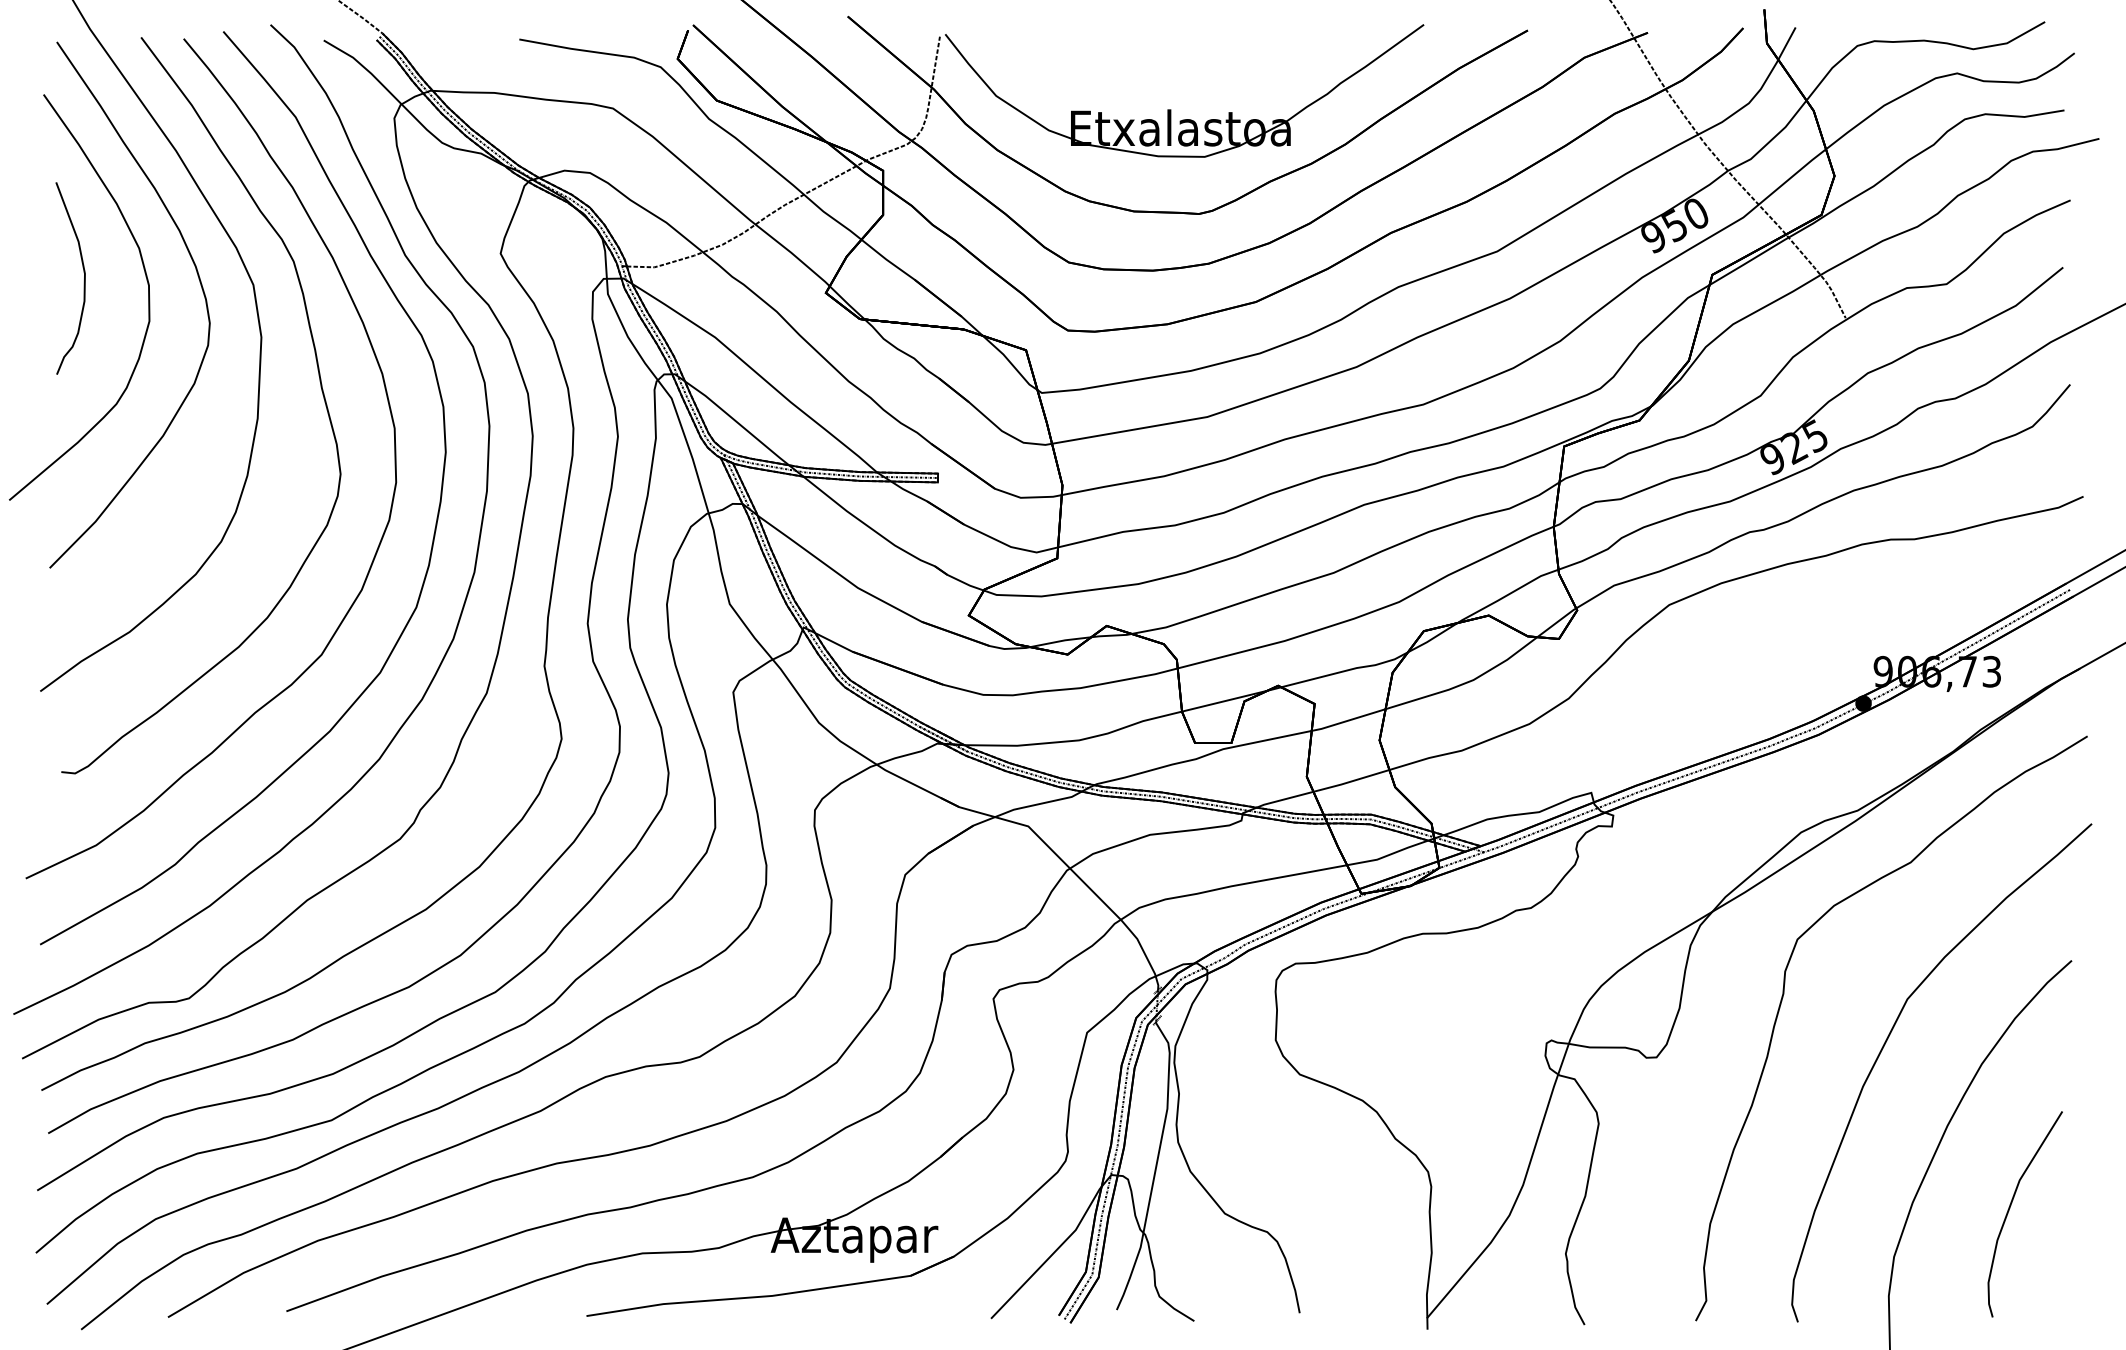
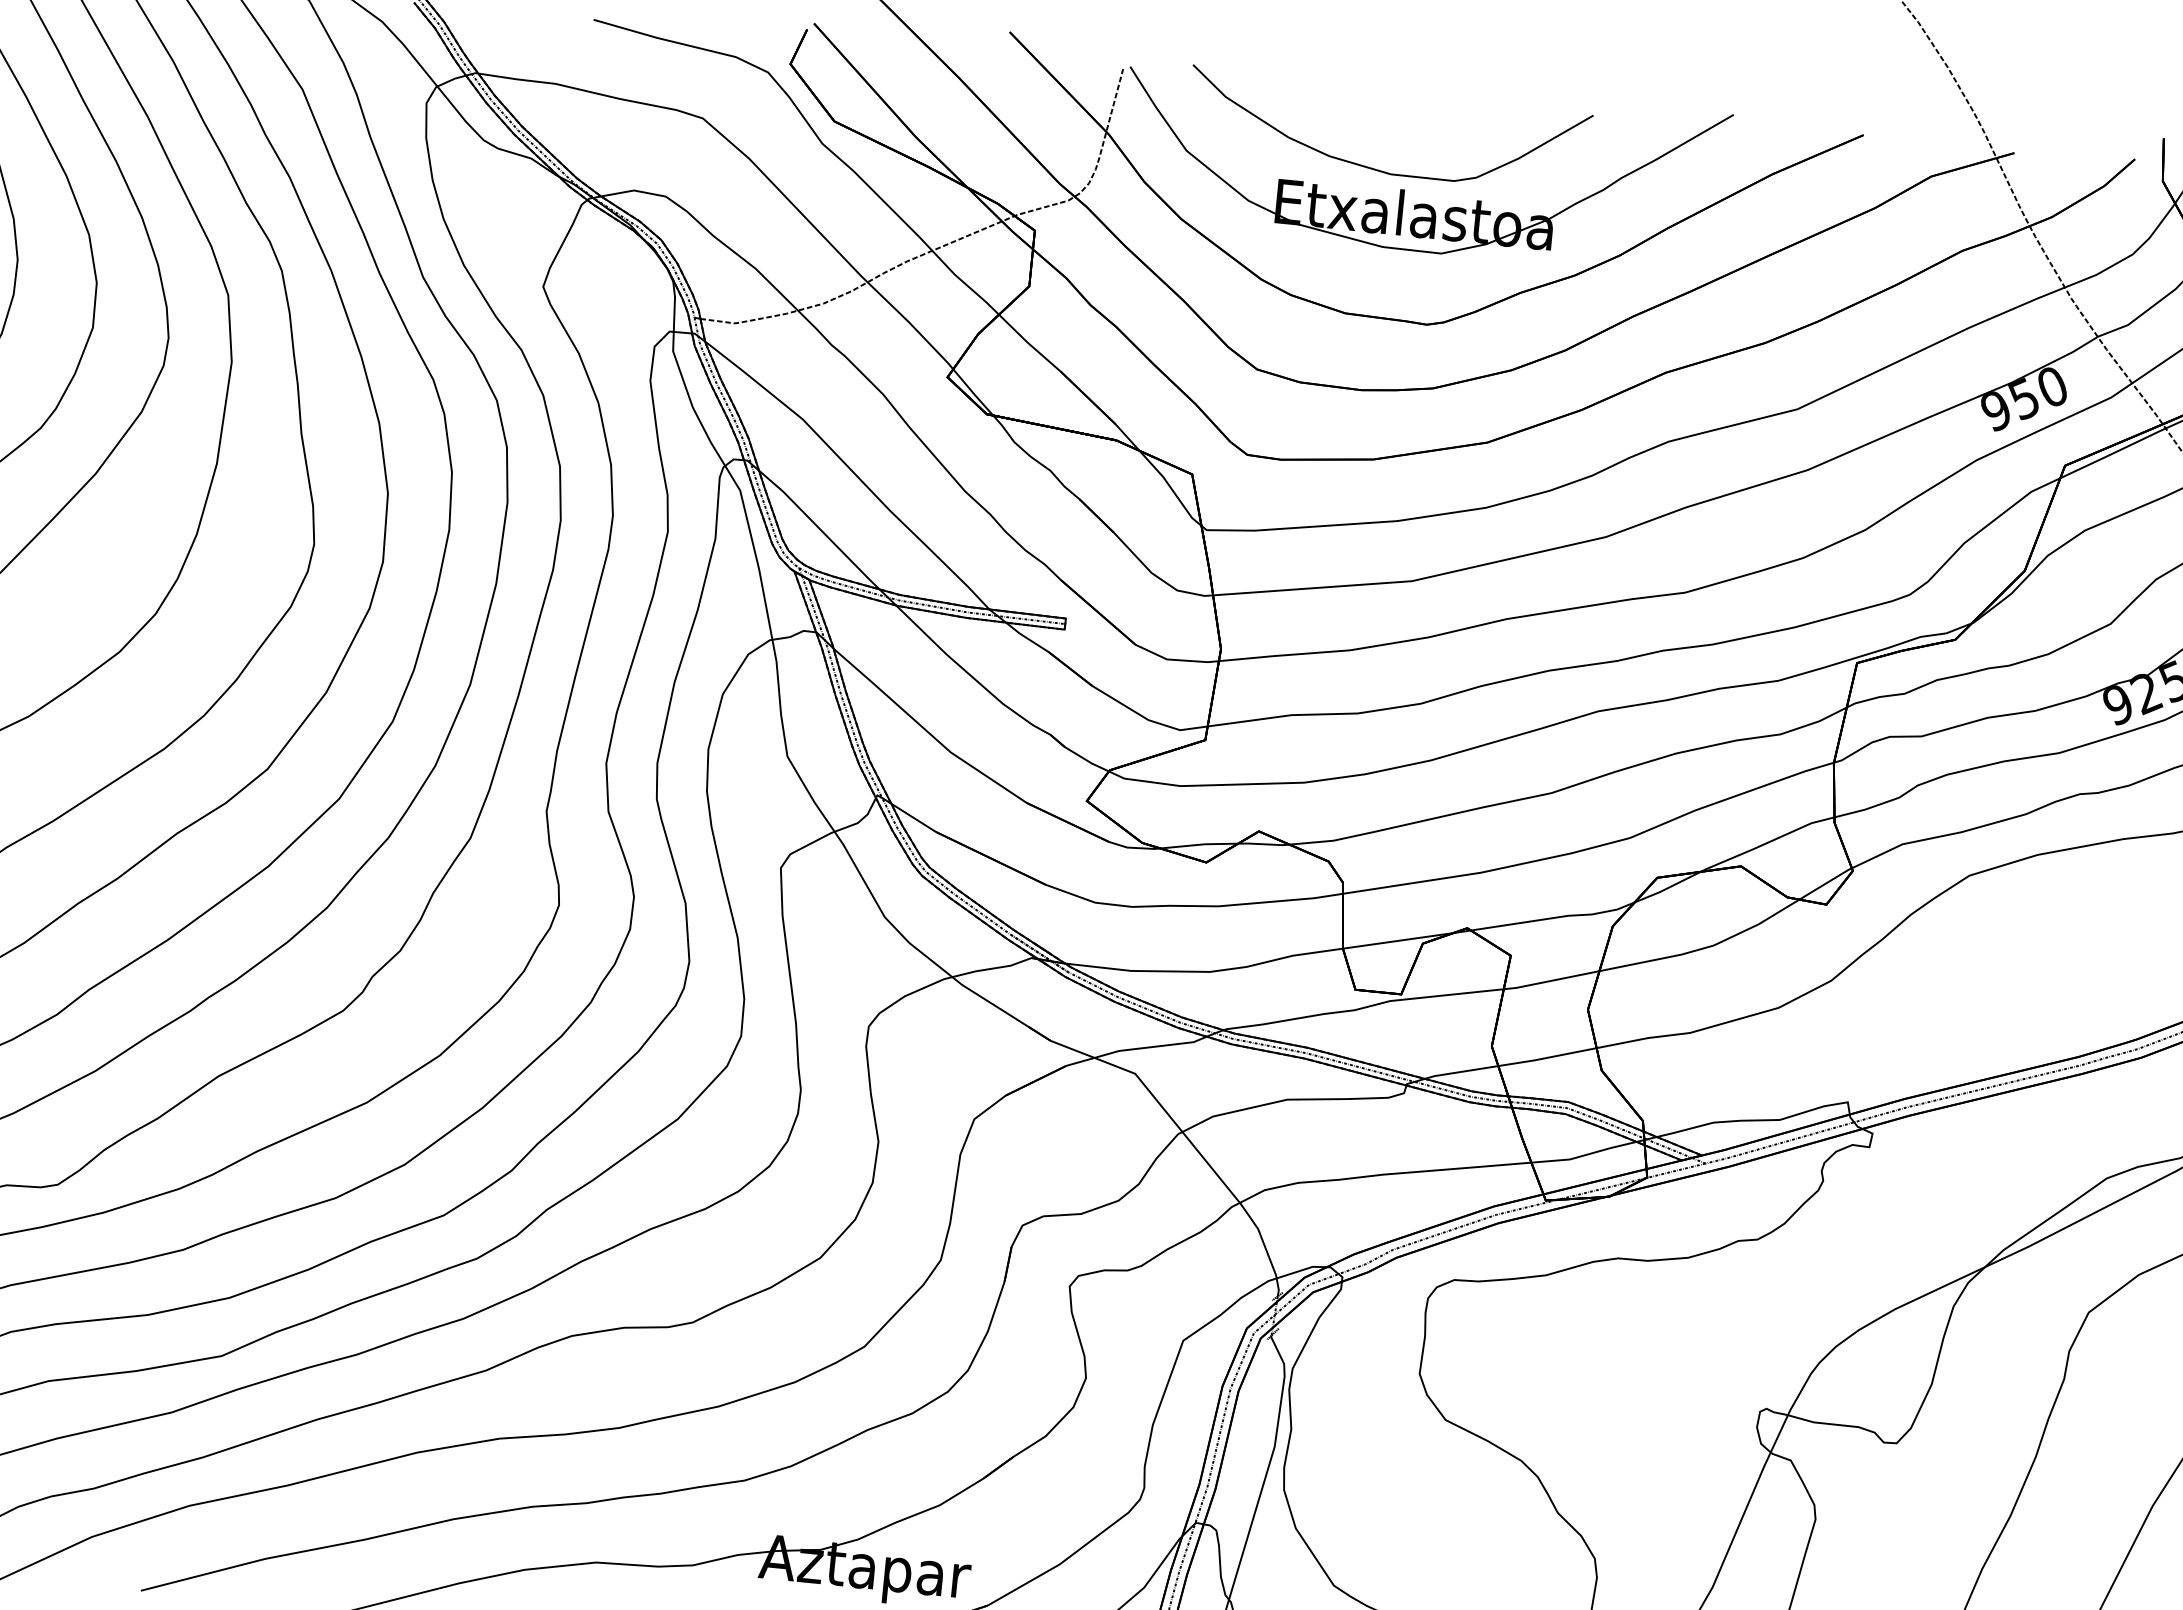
curve: (1149, 95) -> (1379, 169), added

